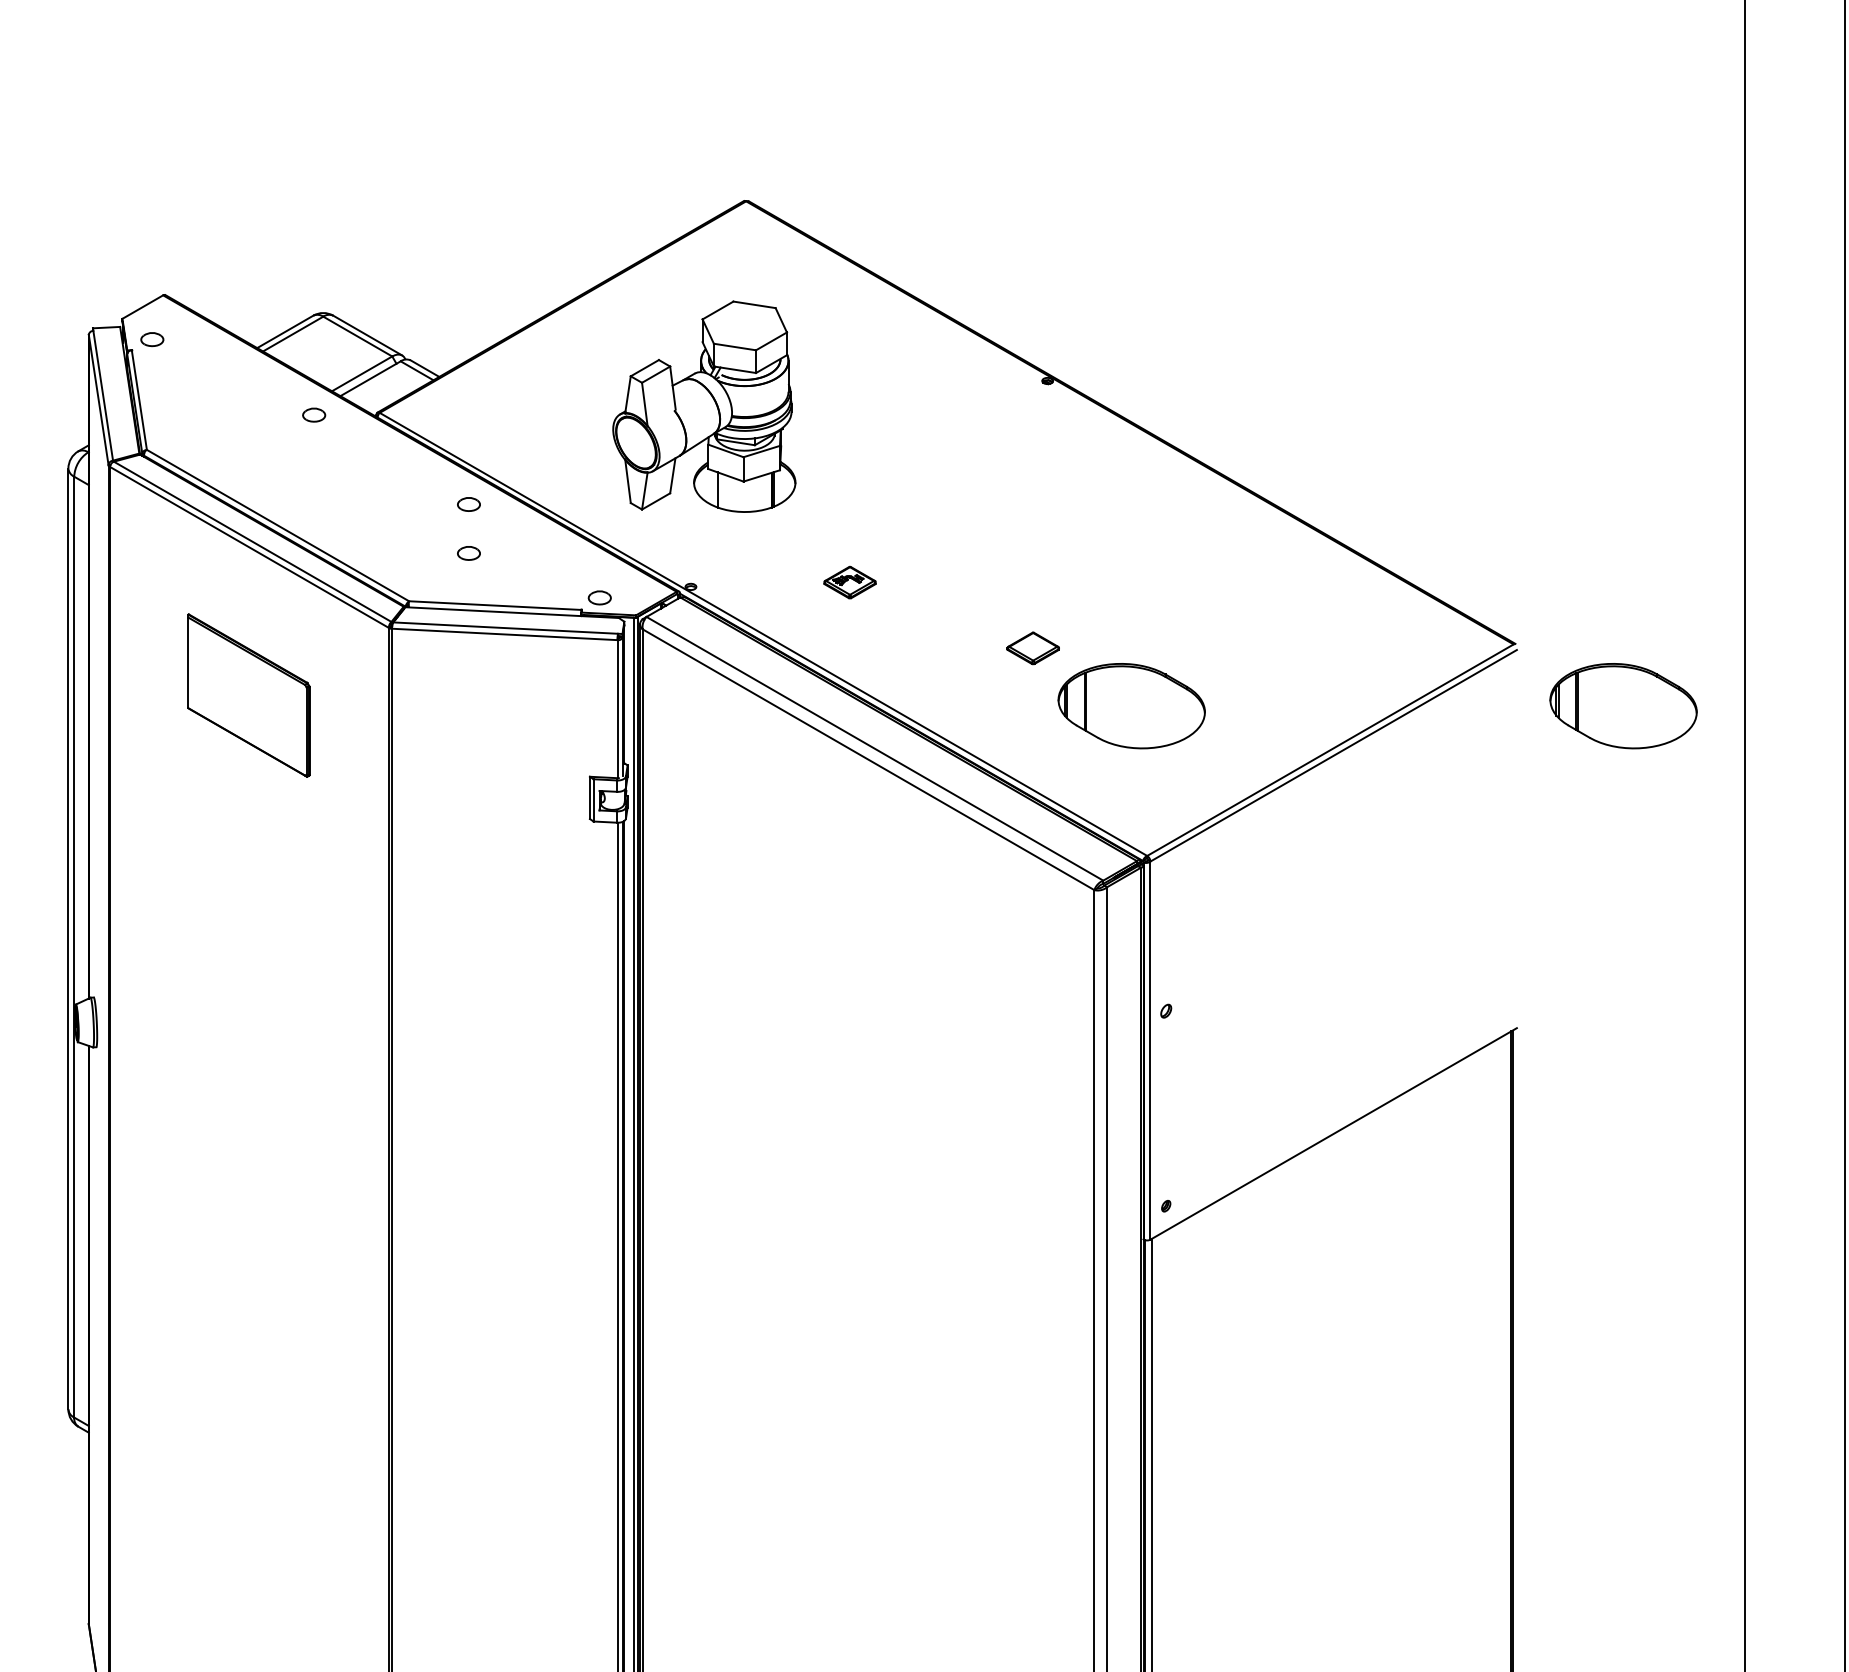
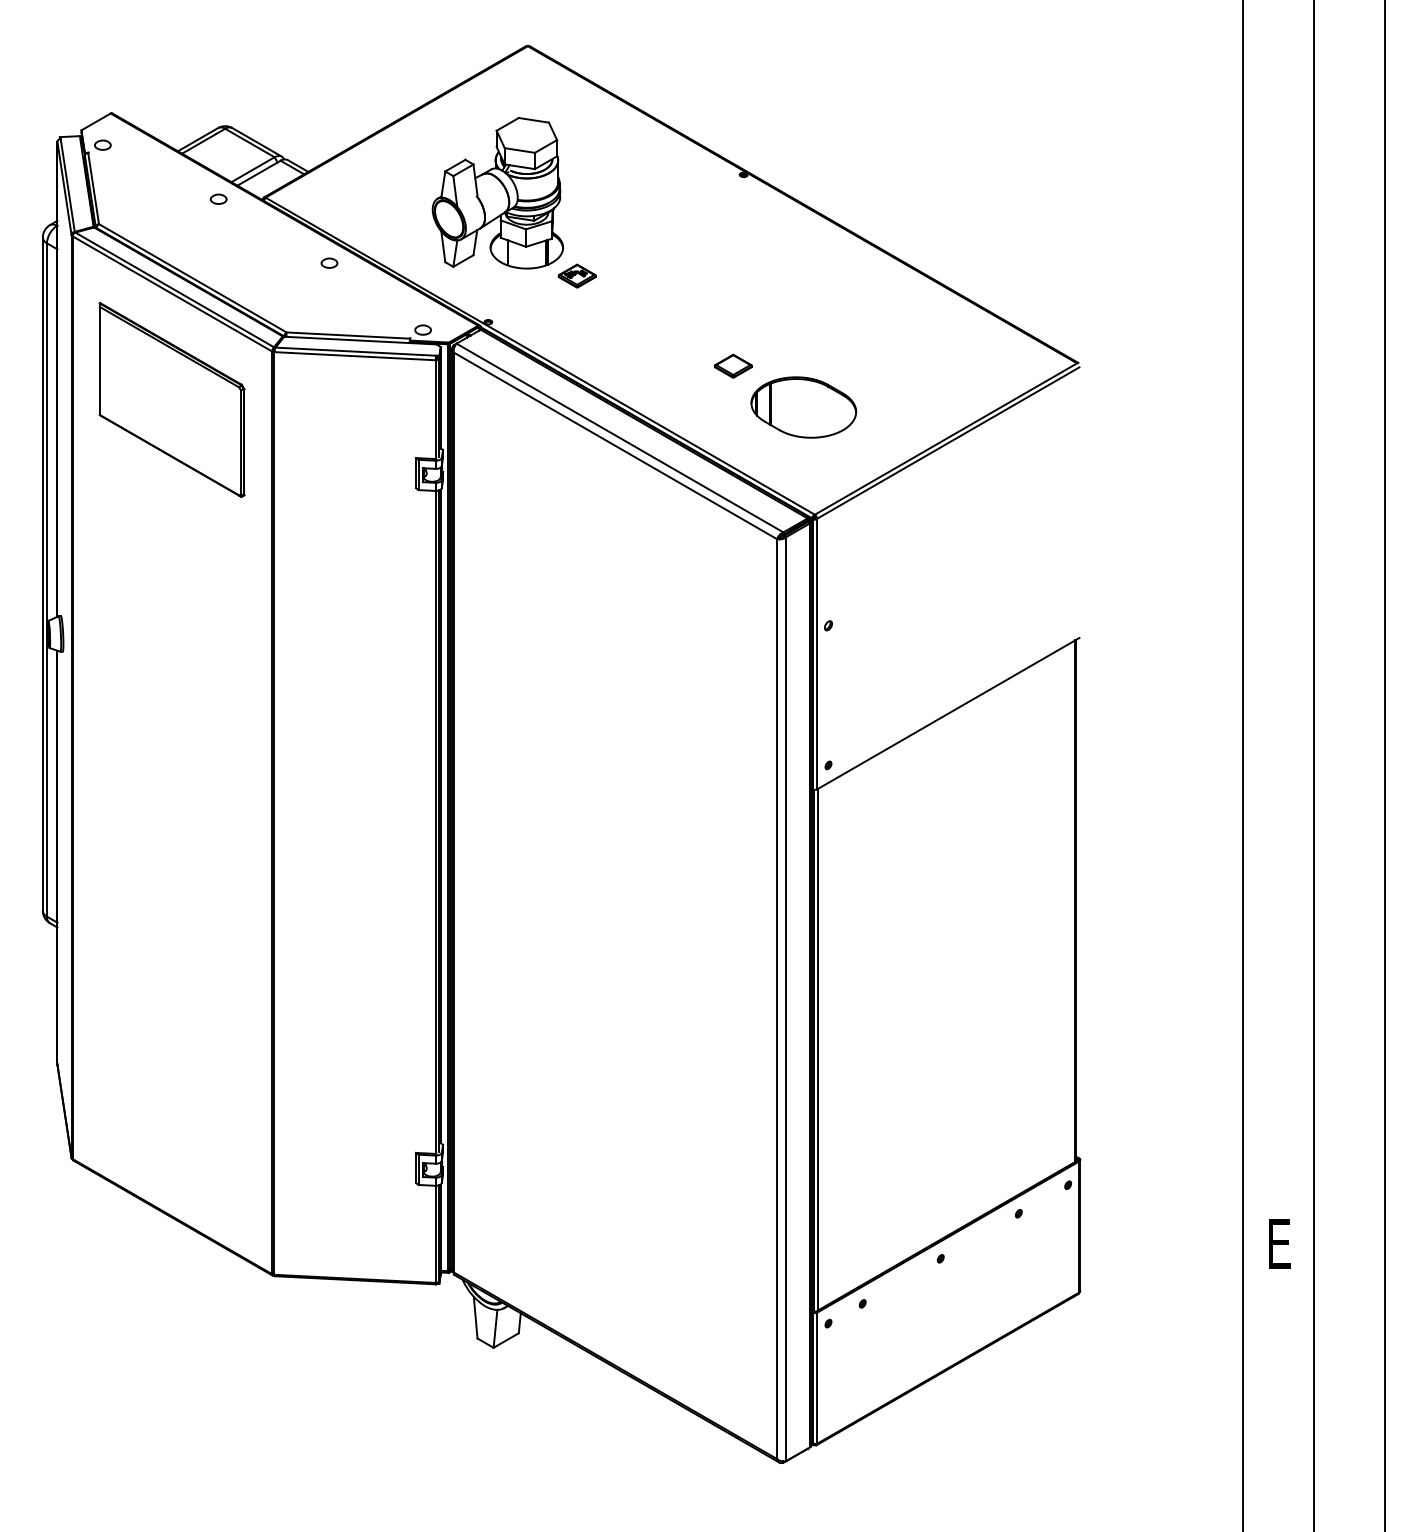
part: (468, 552) -> (329, 297), removed
part: (849, 581) -> (576, 275), moved
part: (248, 694) -> (171, 399), size x1.67
part: (1623, 706) -> (1155, 407), removed

